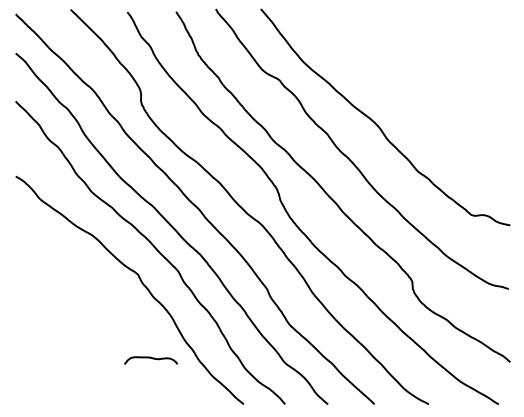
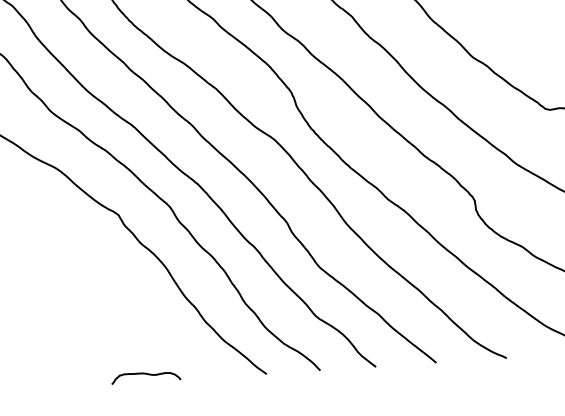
curve: (150, 358) -> (145, 374), moved

